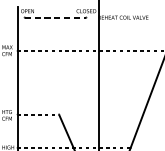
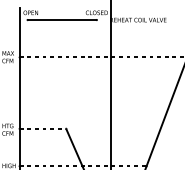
line: (55, 18) -> (62, 20), dashed -> solid

